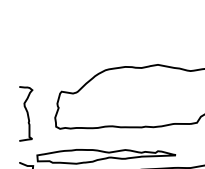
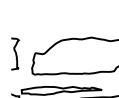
curve: (26, 112) -> (15, 53), moved

